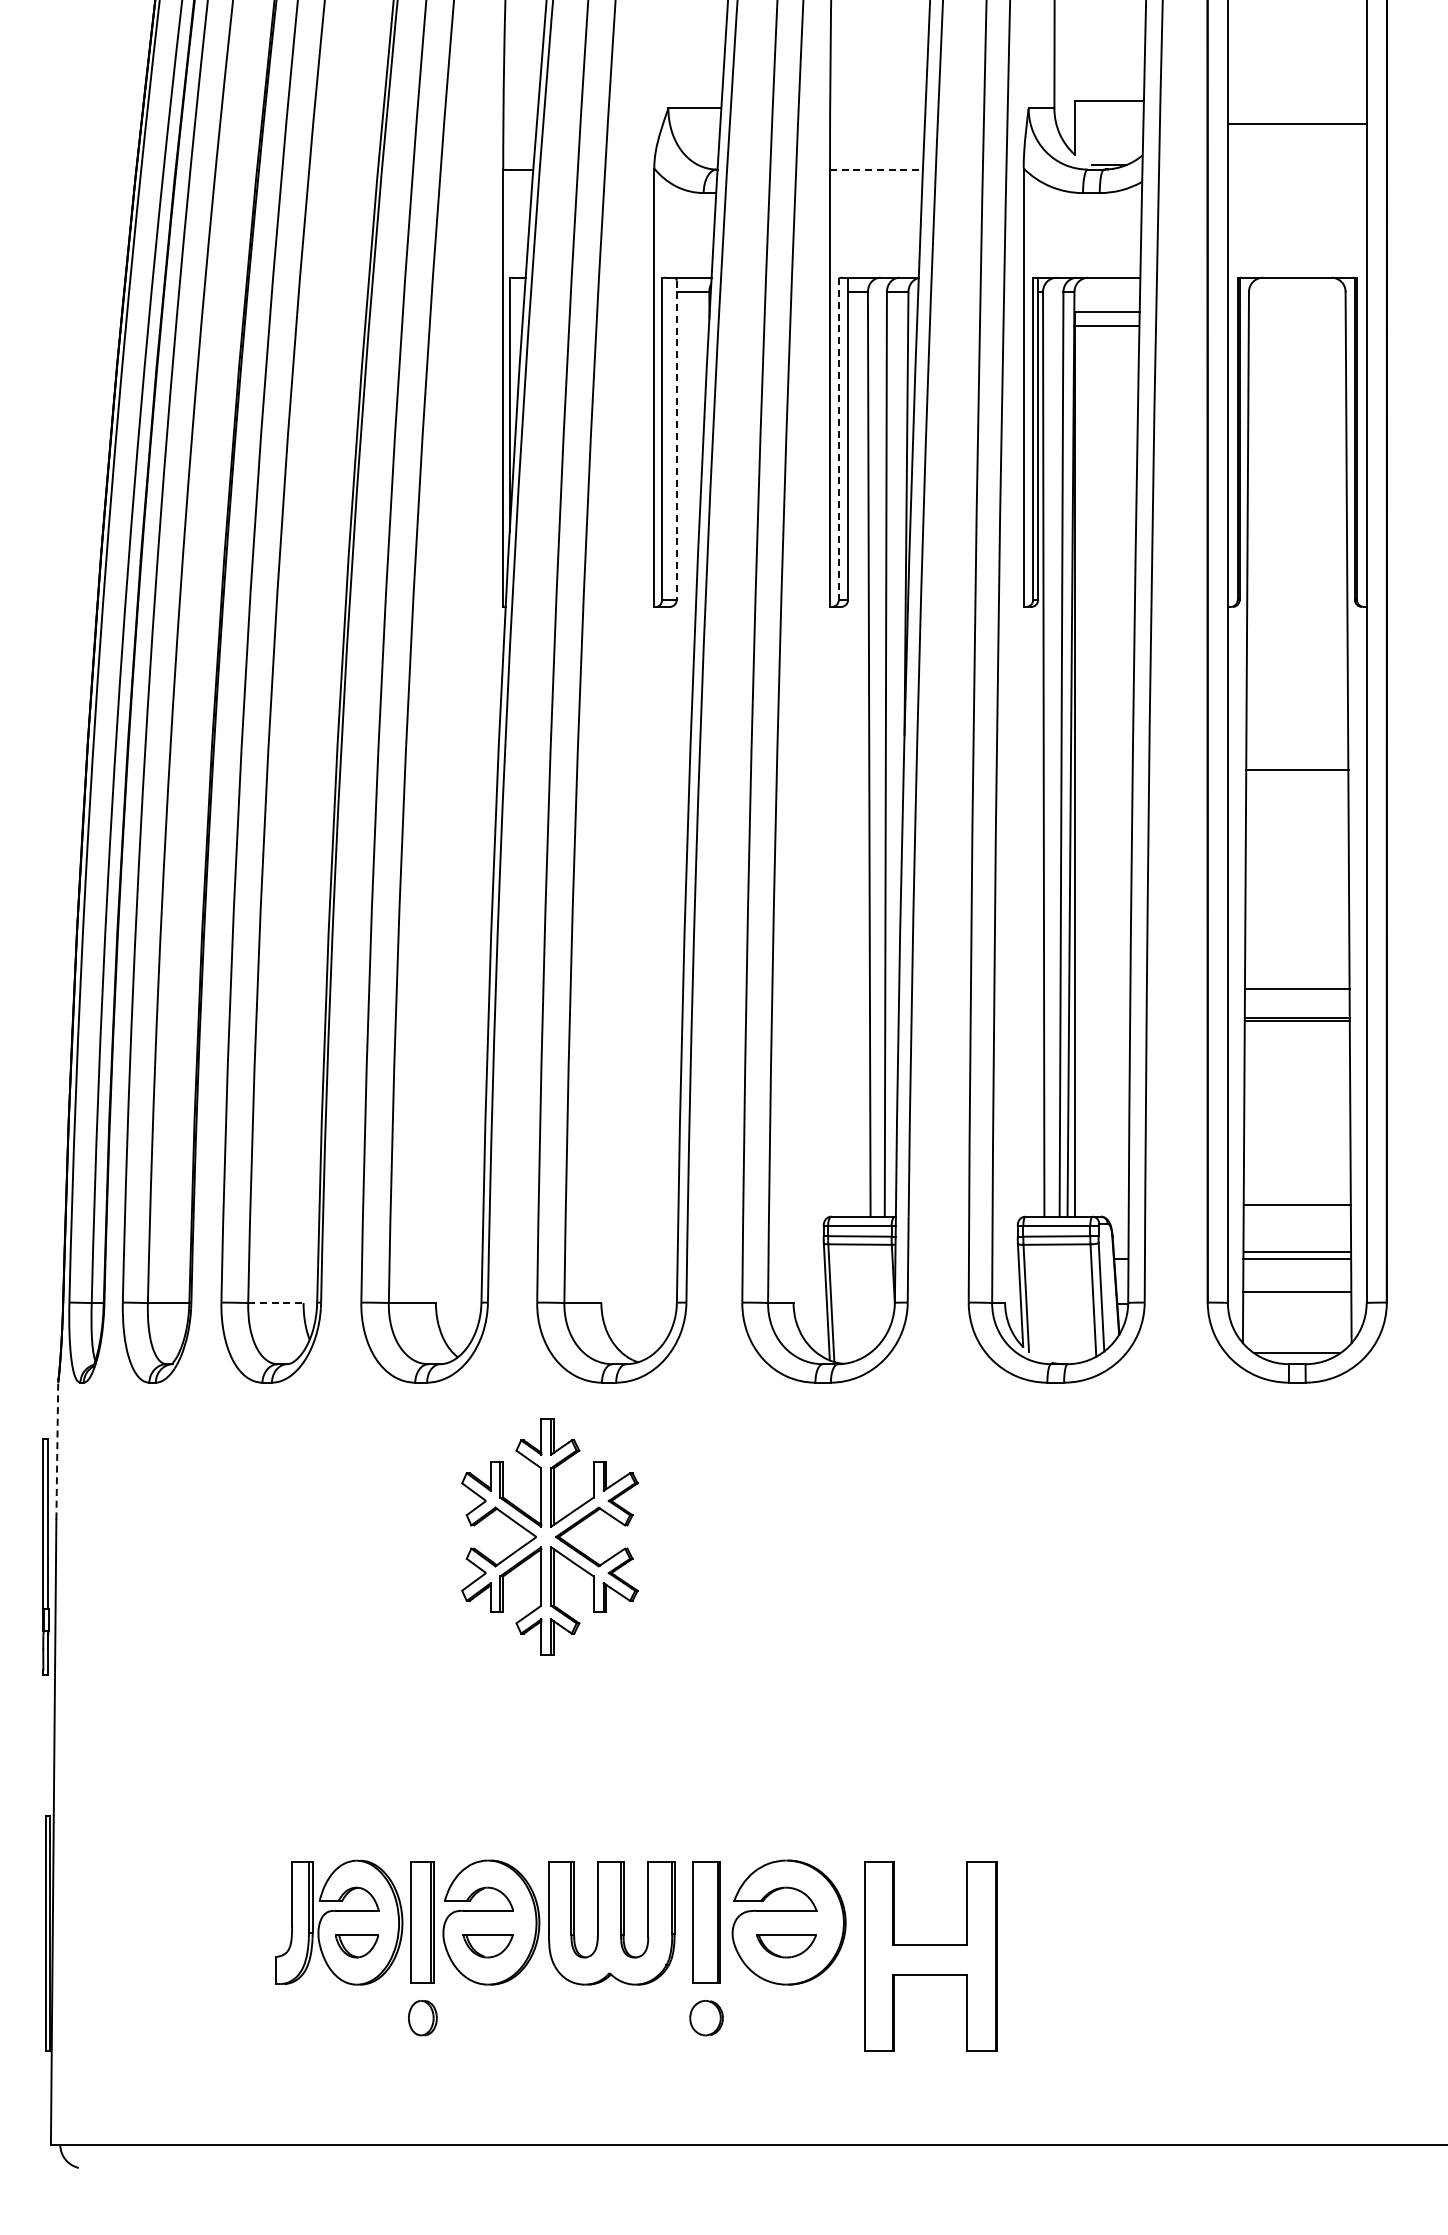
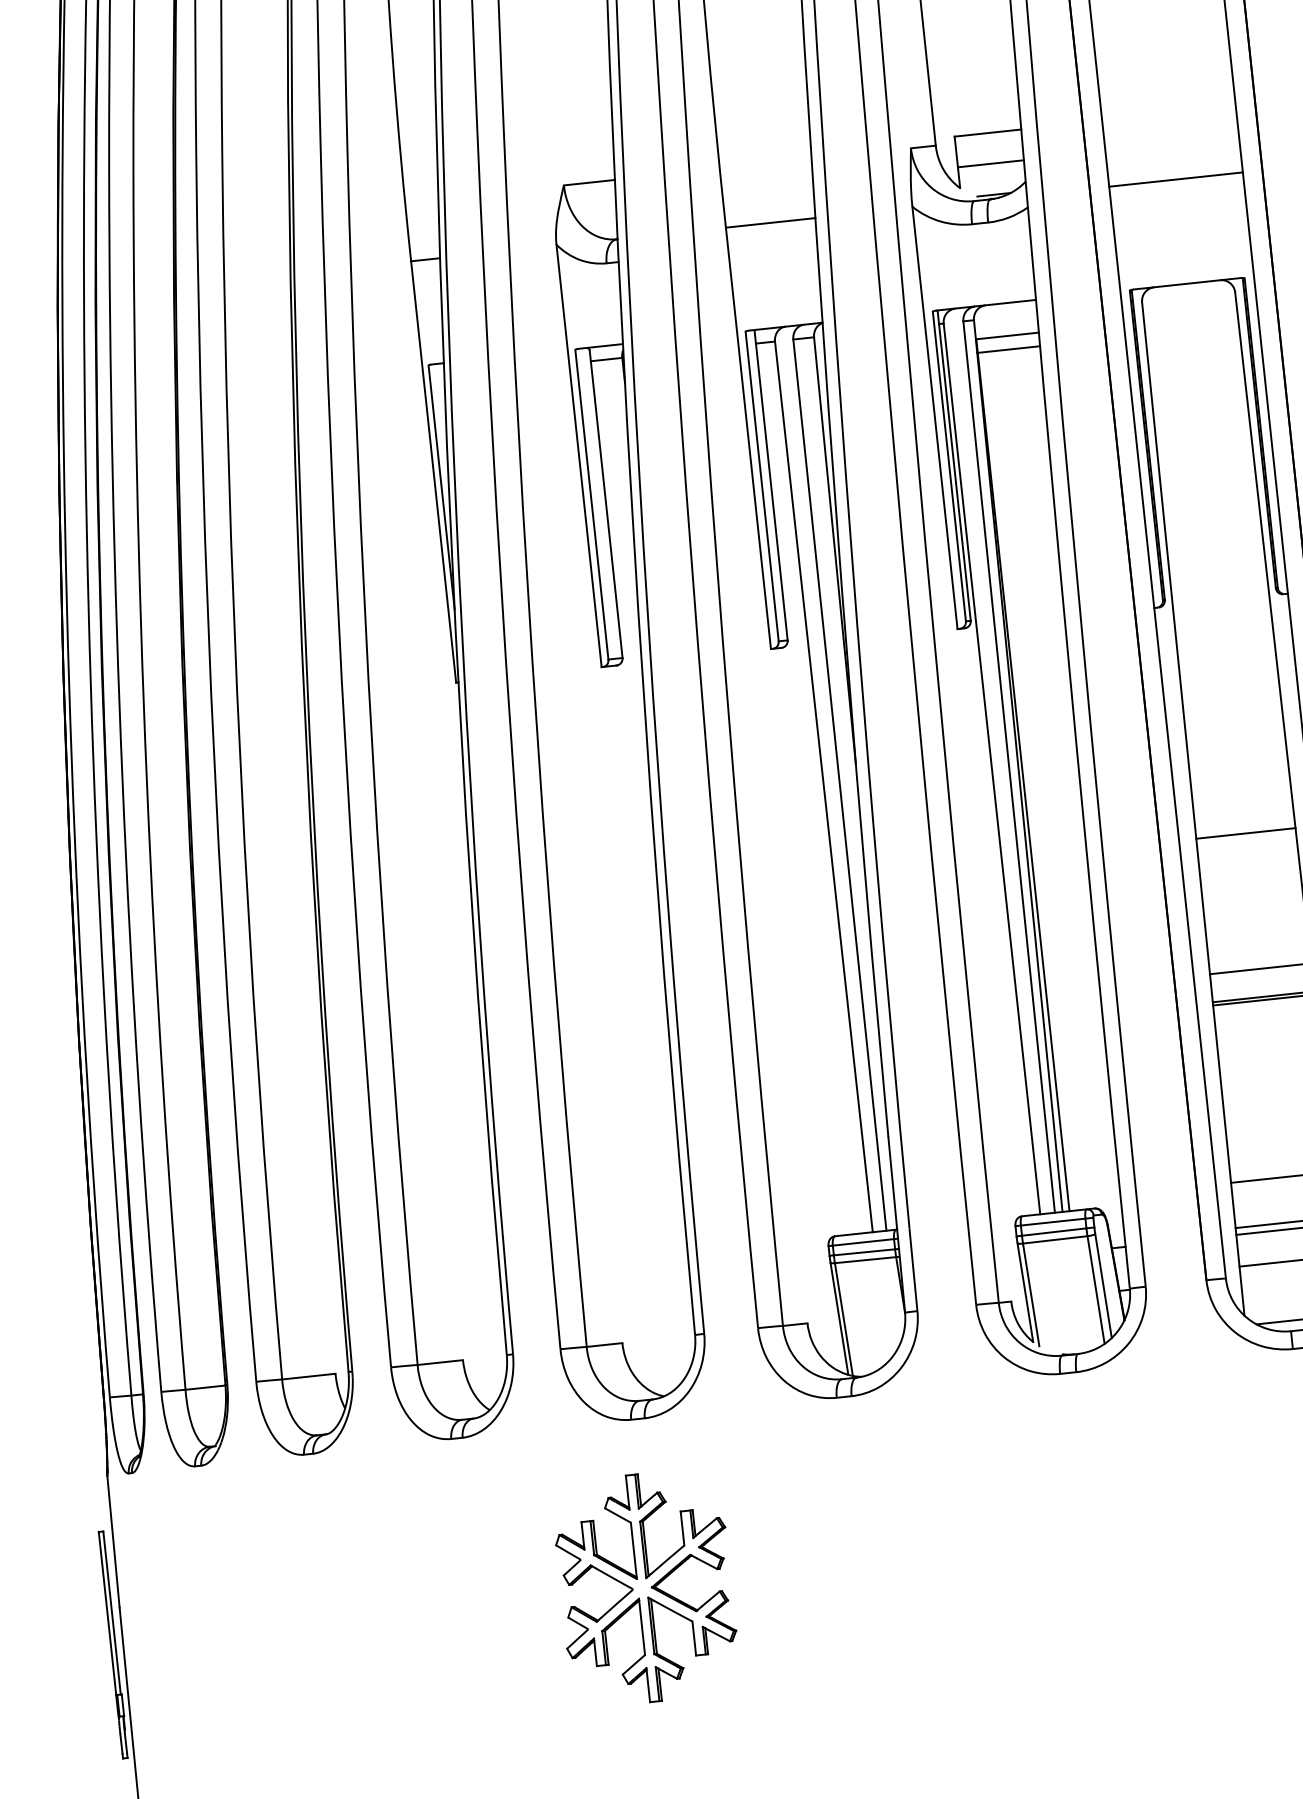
line: (1296, 123) -> (1175, 179), moved
line: (1108, 133) -> (990, 164), added
line: (876, 169) -> (770, 222), dashed -> solid
line: (838, 439) -> (761, 486), dashed -> solid
line: (676, 440) -> (605, 504), dashed -> solid
line: (1296, 770) -> (1245, 833), moved
line: (275, 1303) -> (308, 1377), dashed -> solid
line: (57, 1450) -> (113, 1541), dashed -> solid
part: (549, 1536) -> (645, 1587), moved

